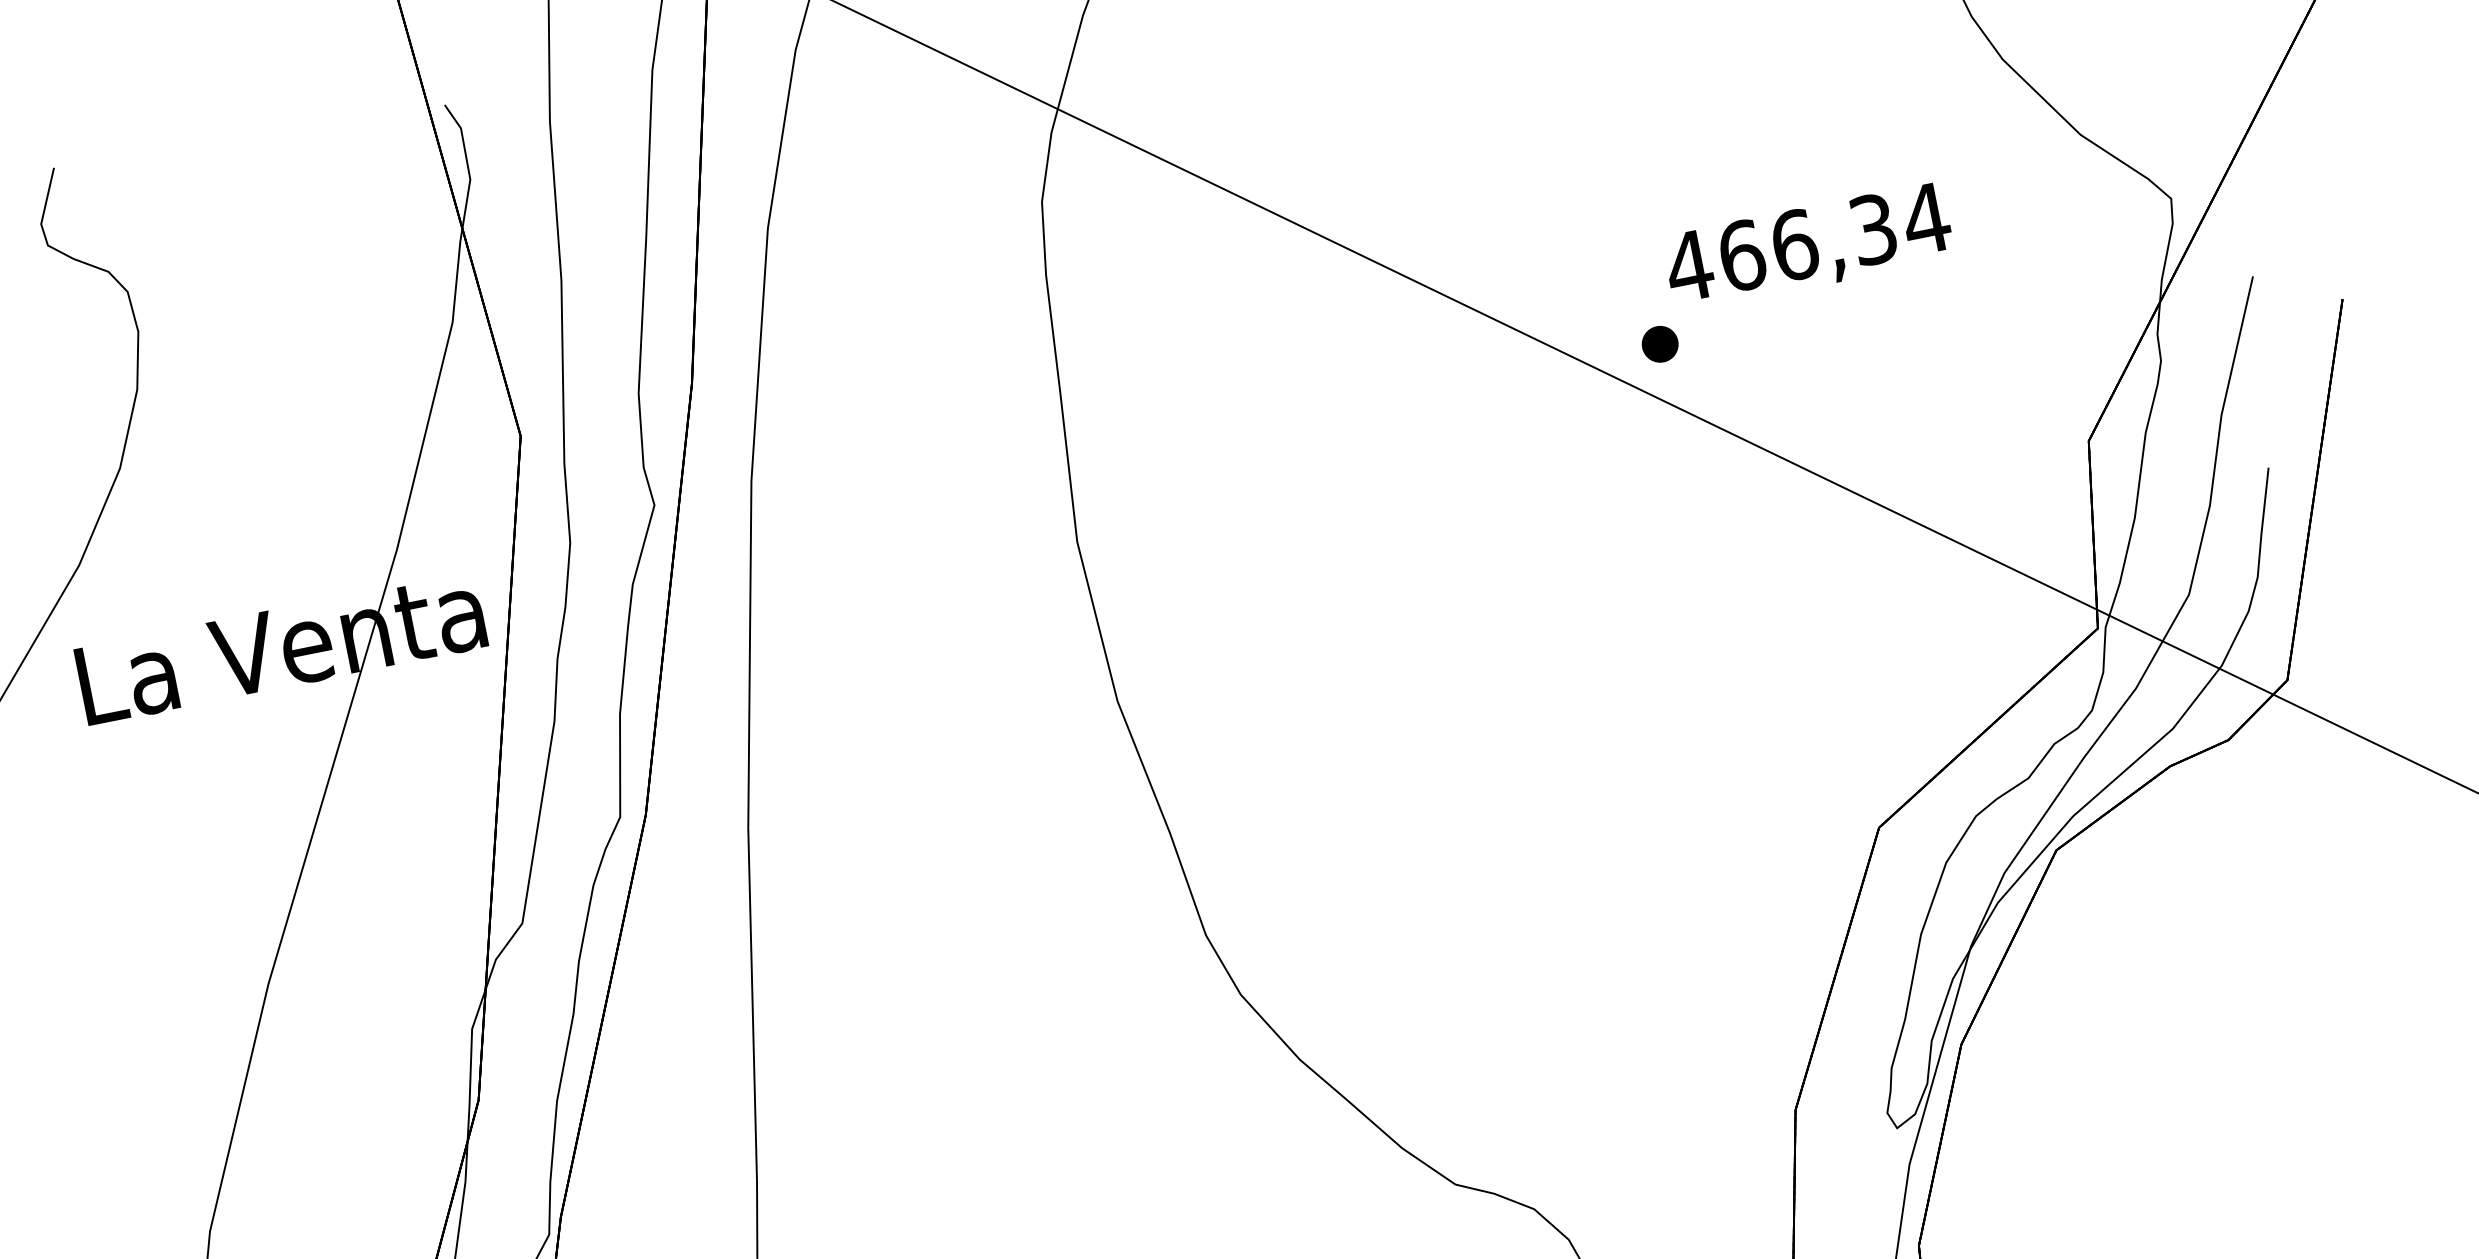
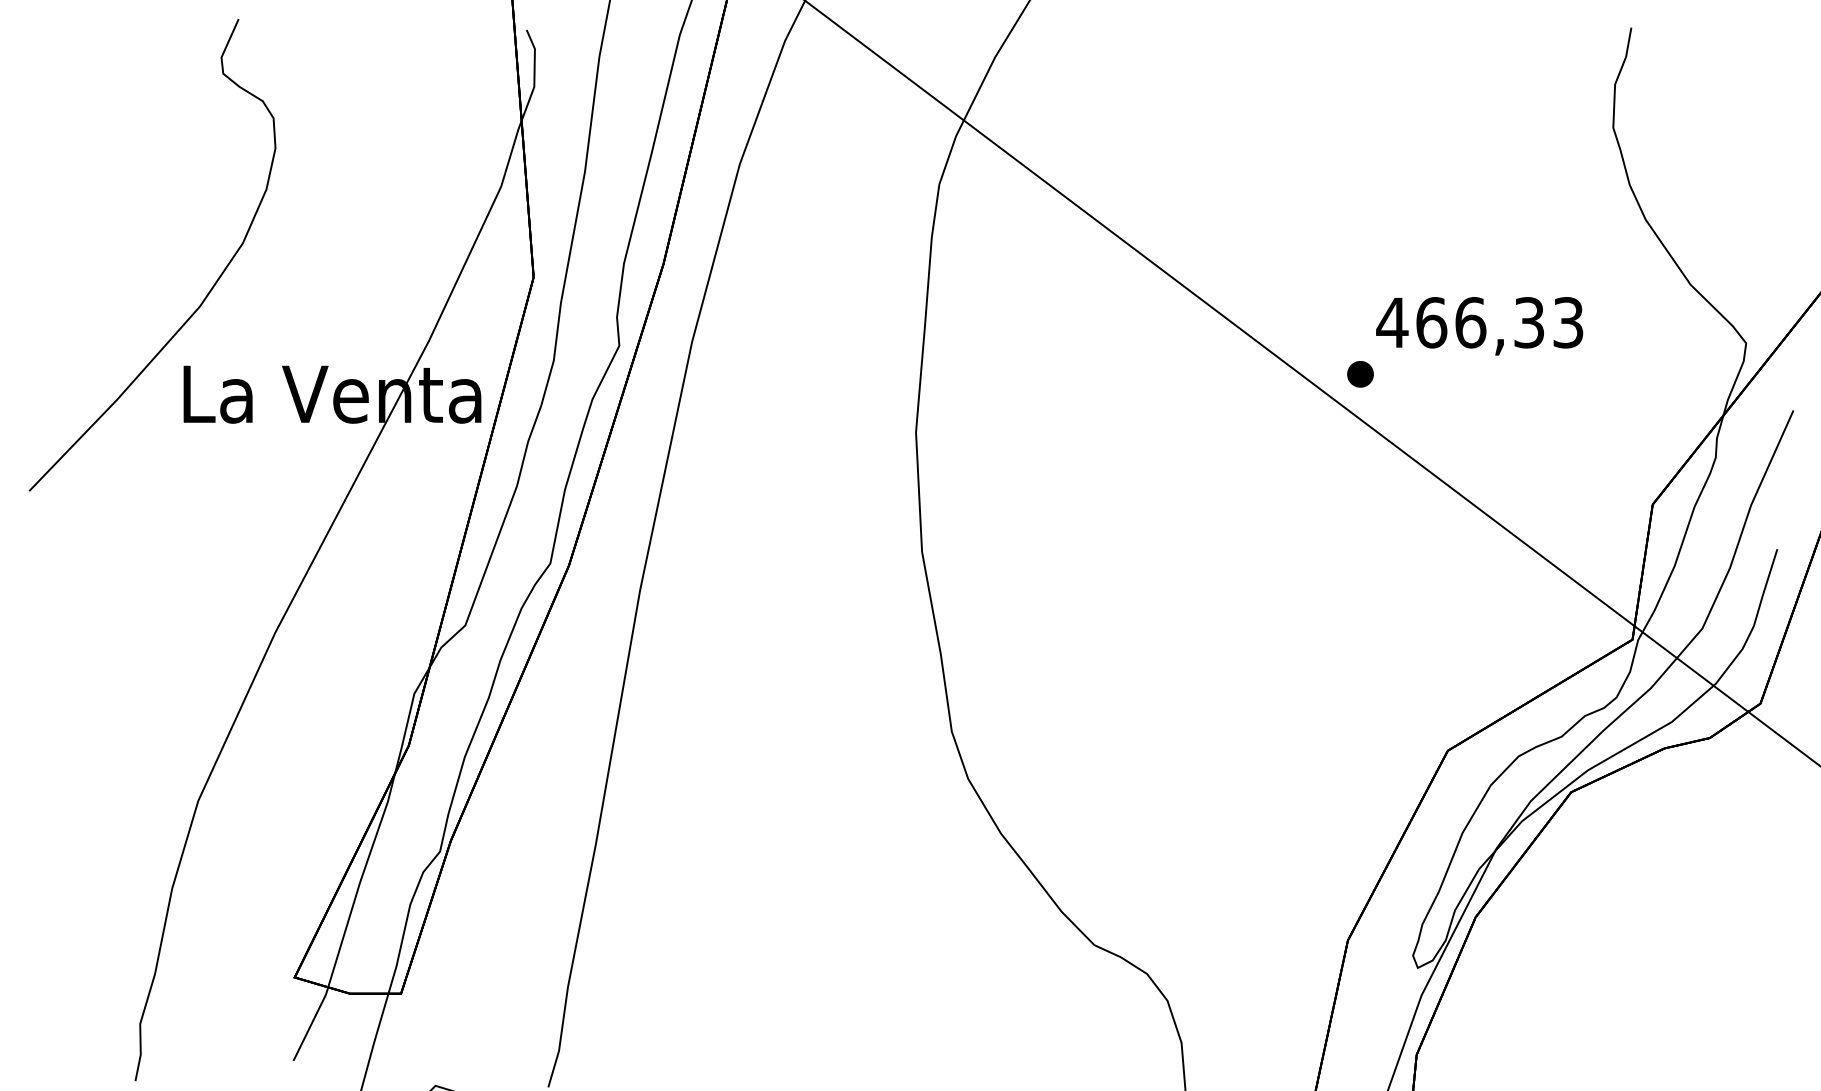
text: (1926, 218) -> (1568, 322), 466,34 -> 466,33

